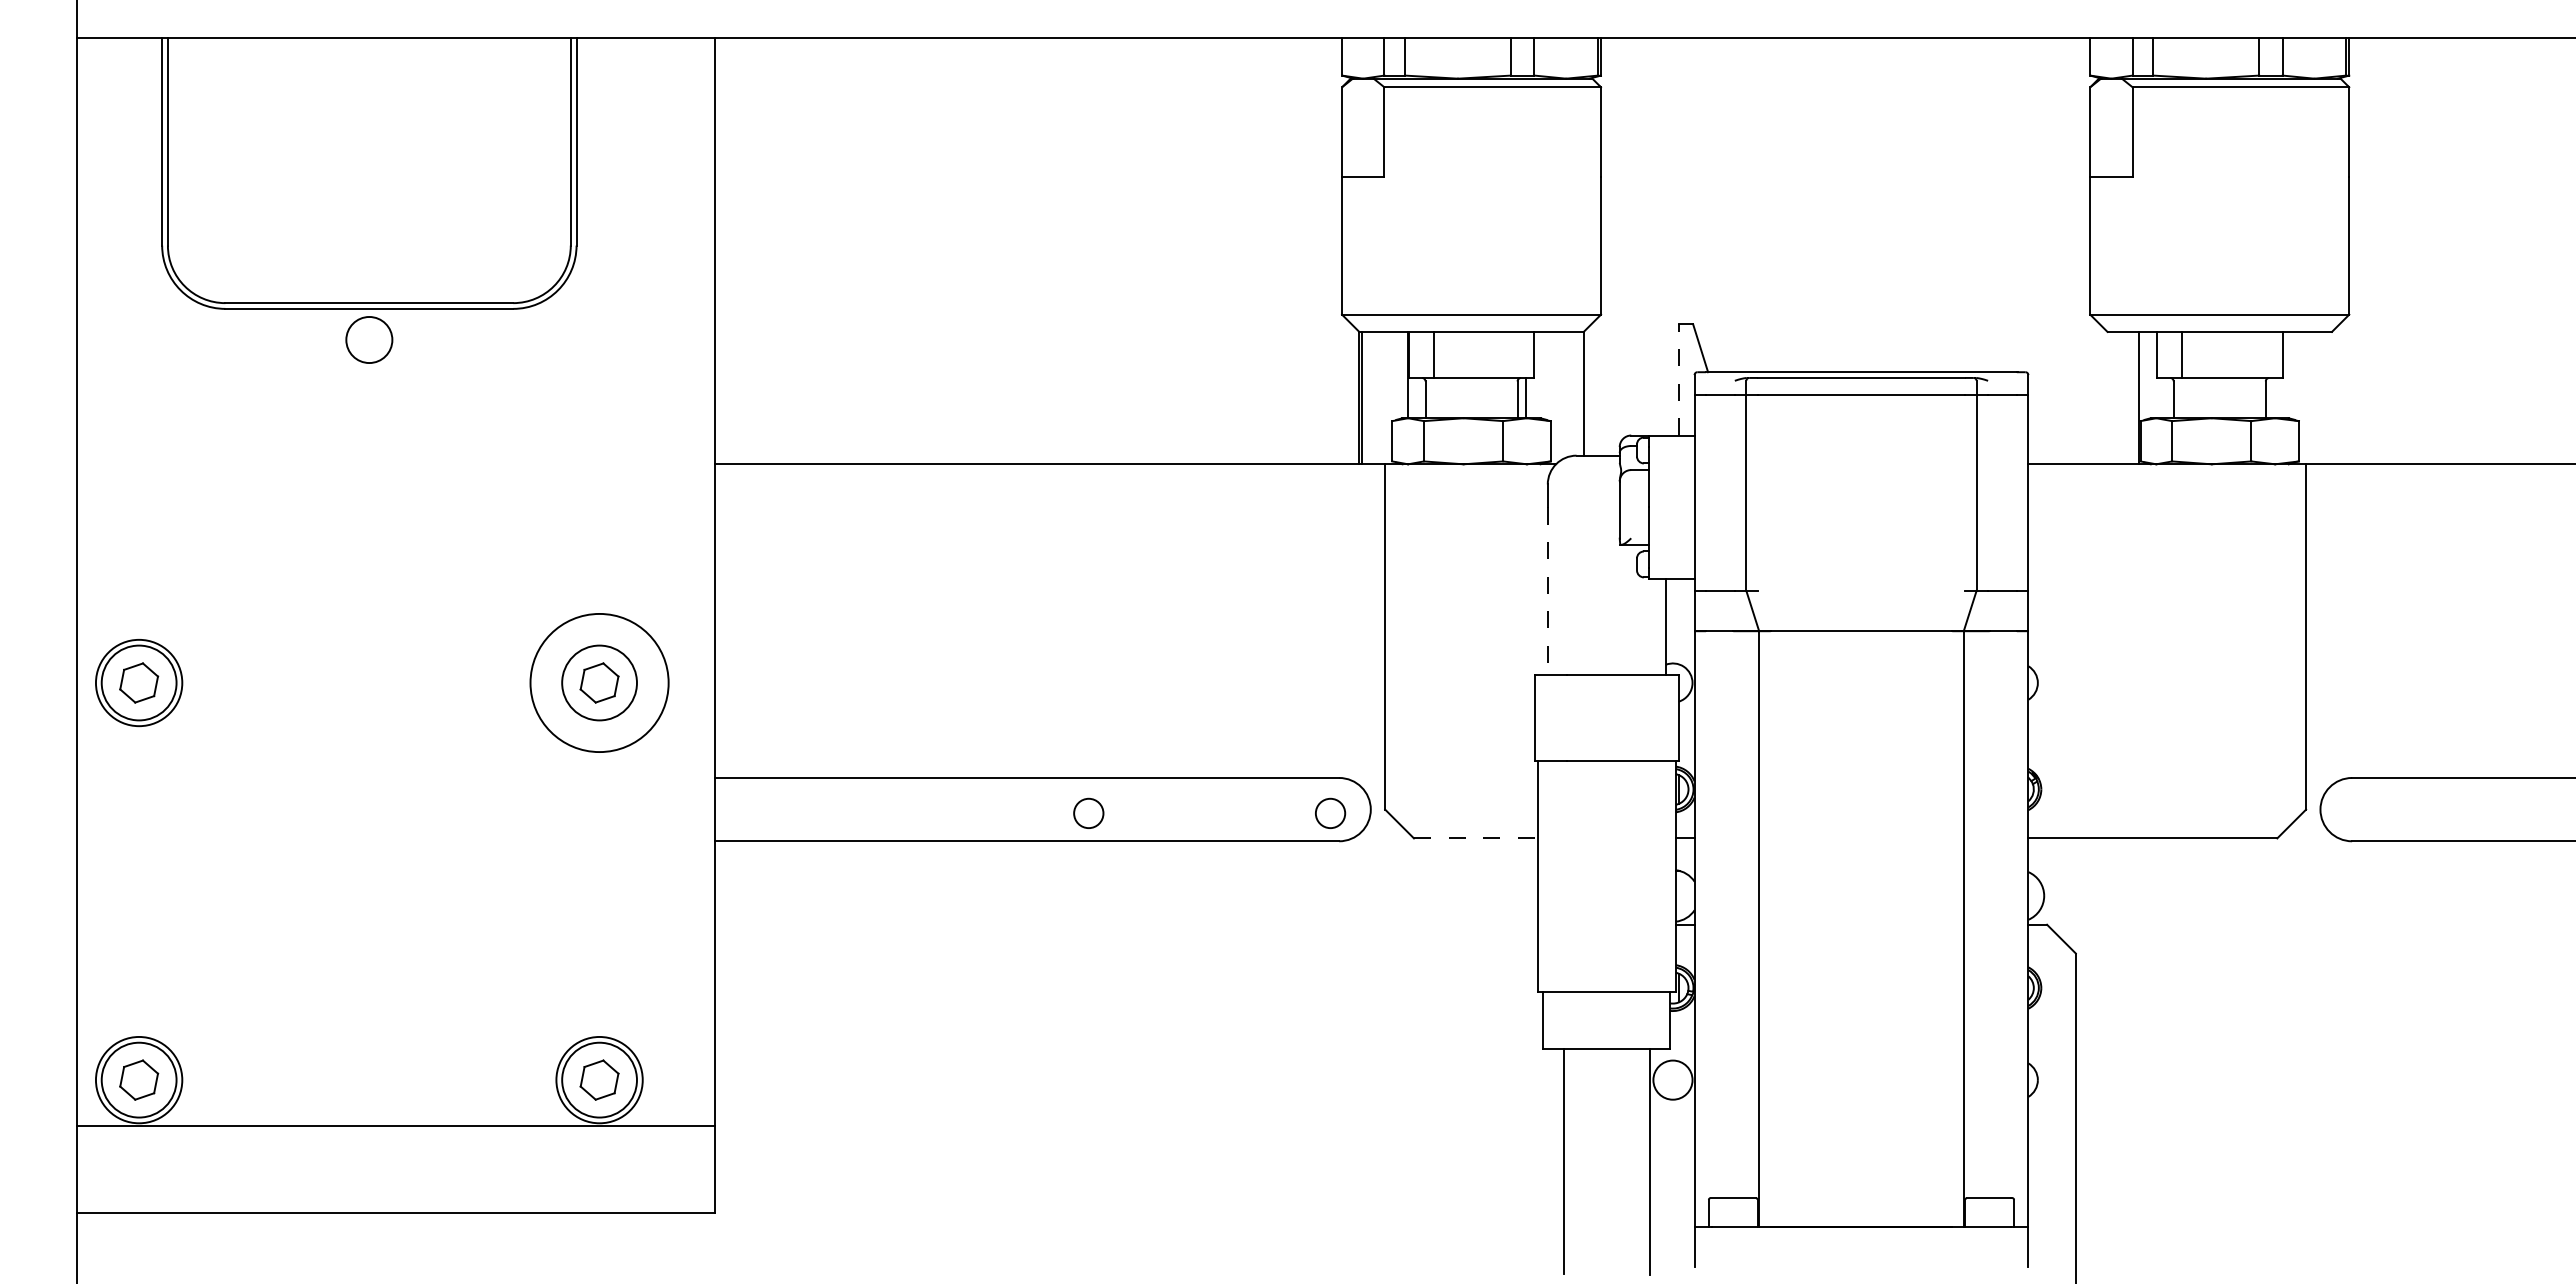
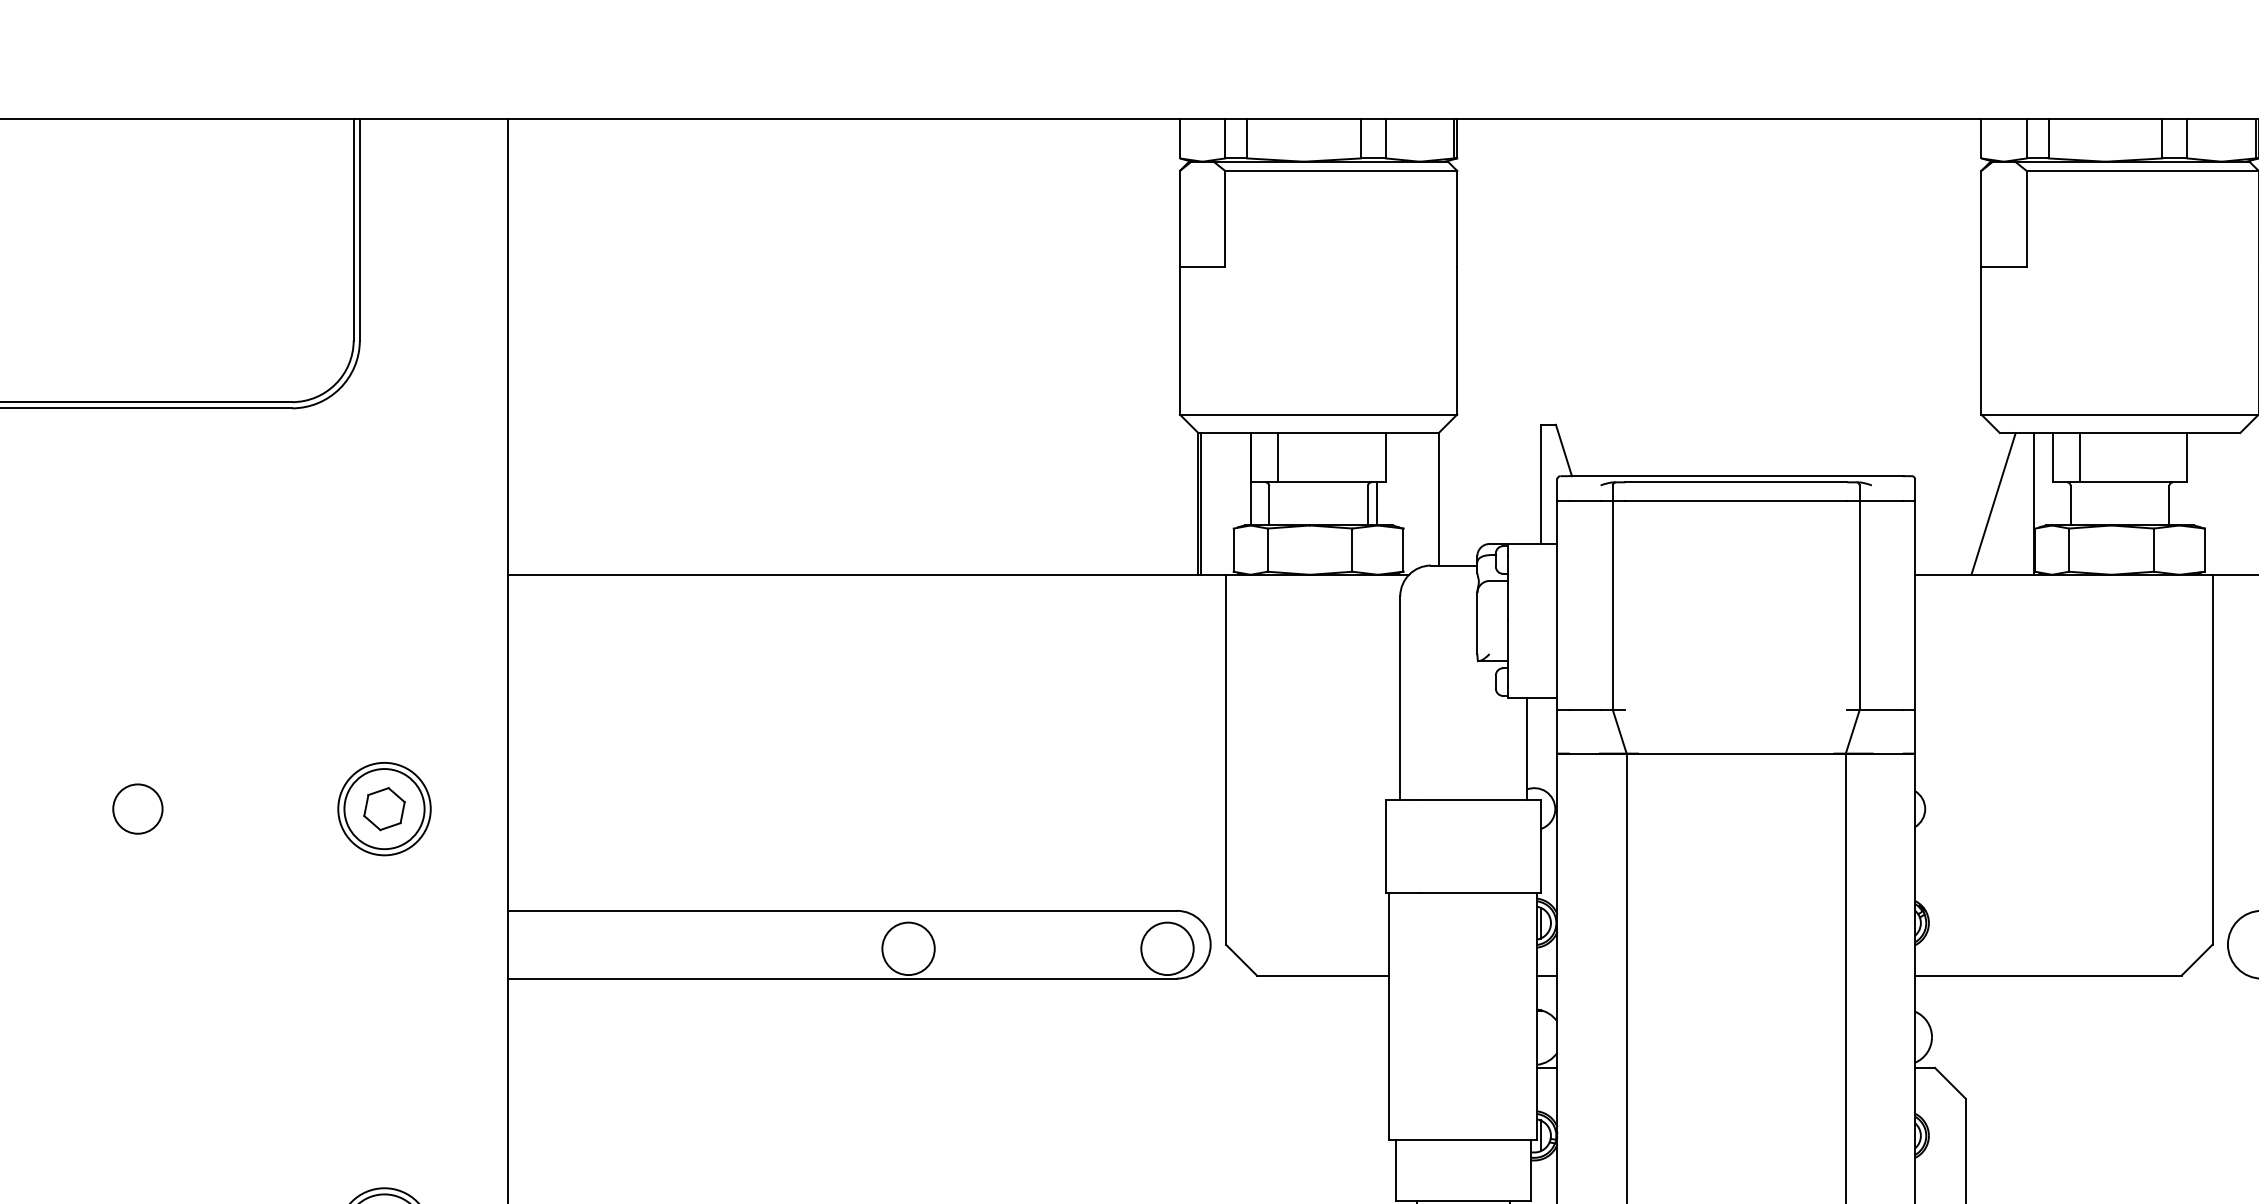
circle: (369, 339) -> (138, 808), moved
line: (1678, 379) -> (1540, 483), dashed -> solid
line: (2101, 397) -> (1993, 503), added
line: (1547, 591) -> (1399, 711), dashed -> solid
circle: (599, 682) -> (384, 808), size x0.62
circle: (1088, 813) -> (908, 948), size x1.67
circle: (1330, 813) -> (1167, 948), size x1.67
line: (1475, 838) -> (1322, 975), dashed -> solid

